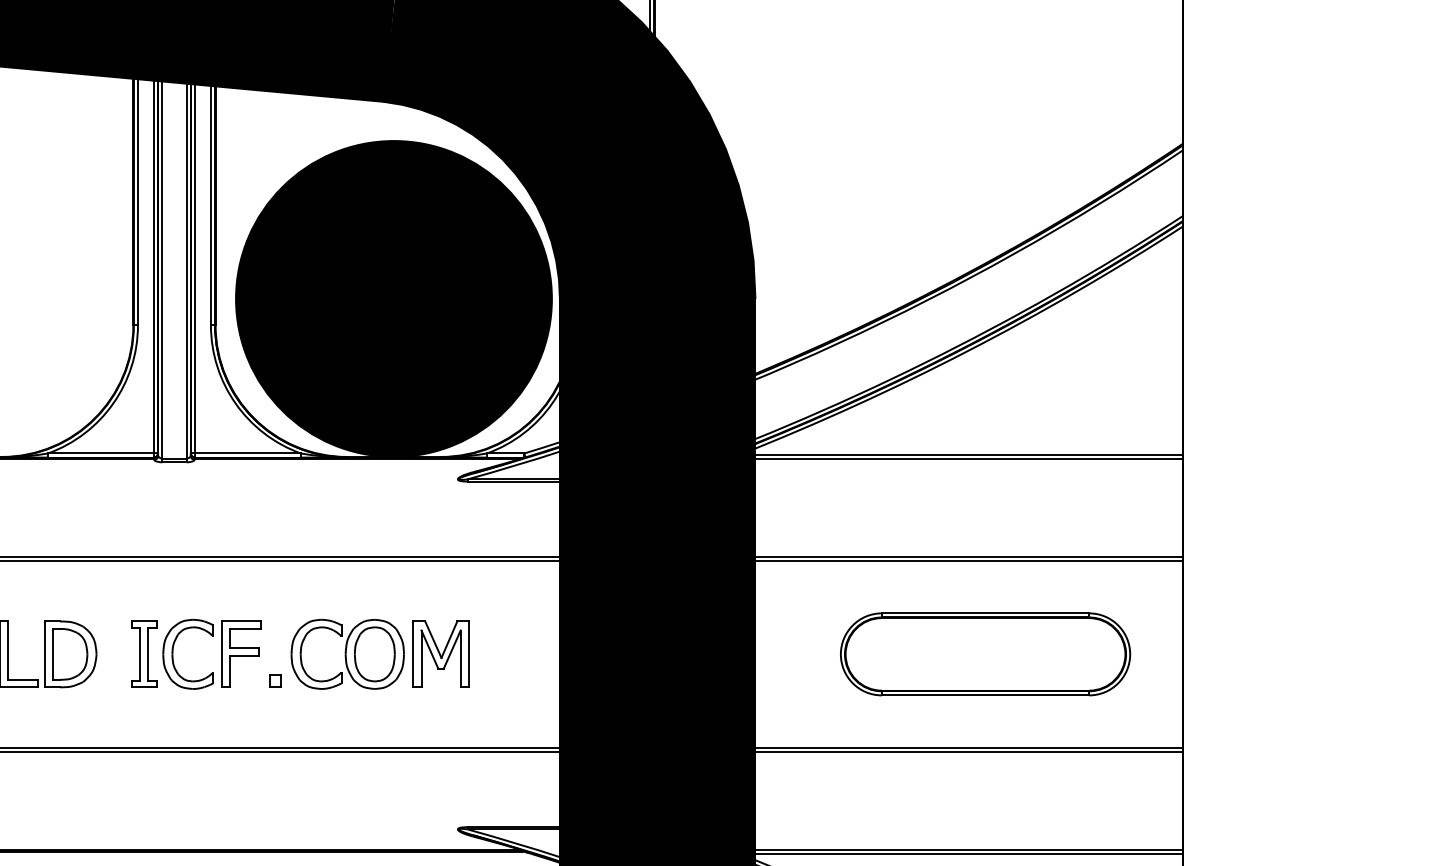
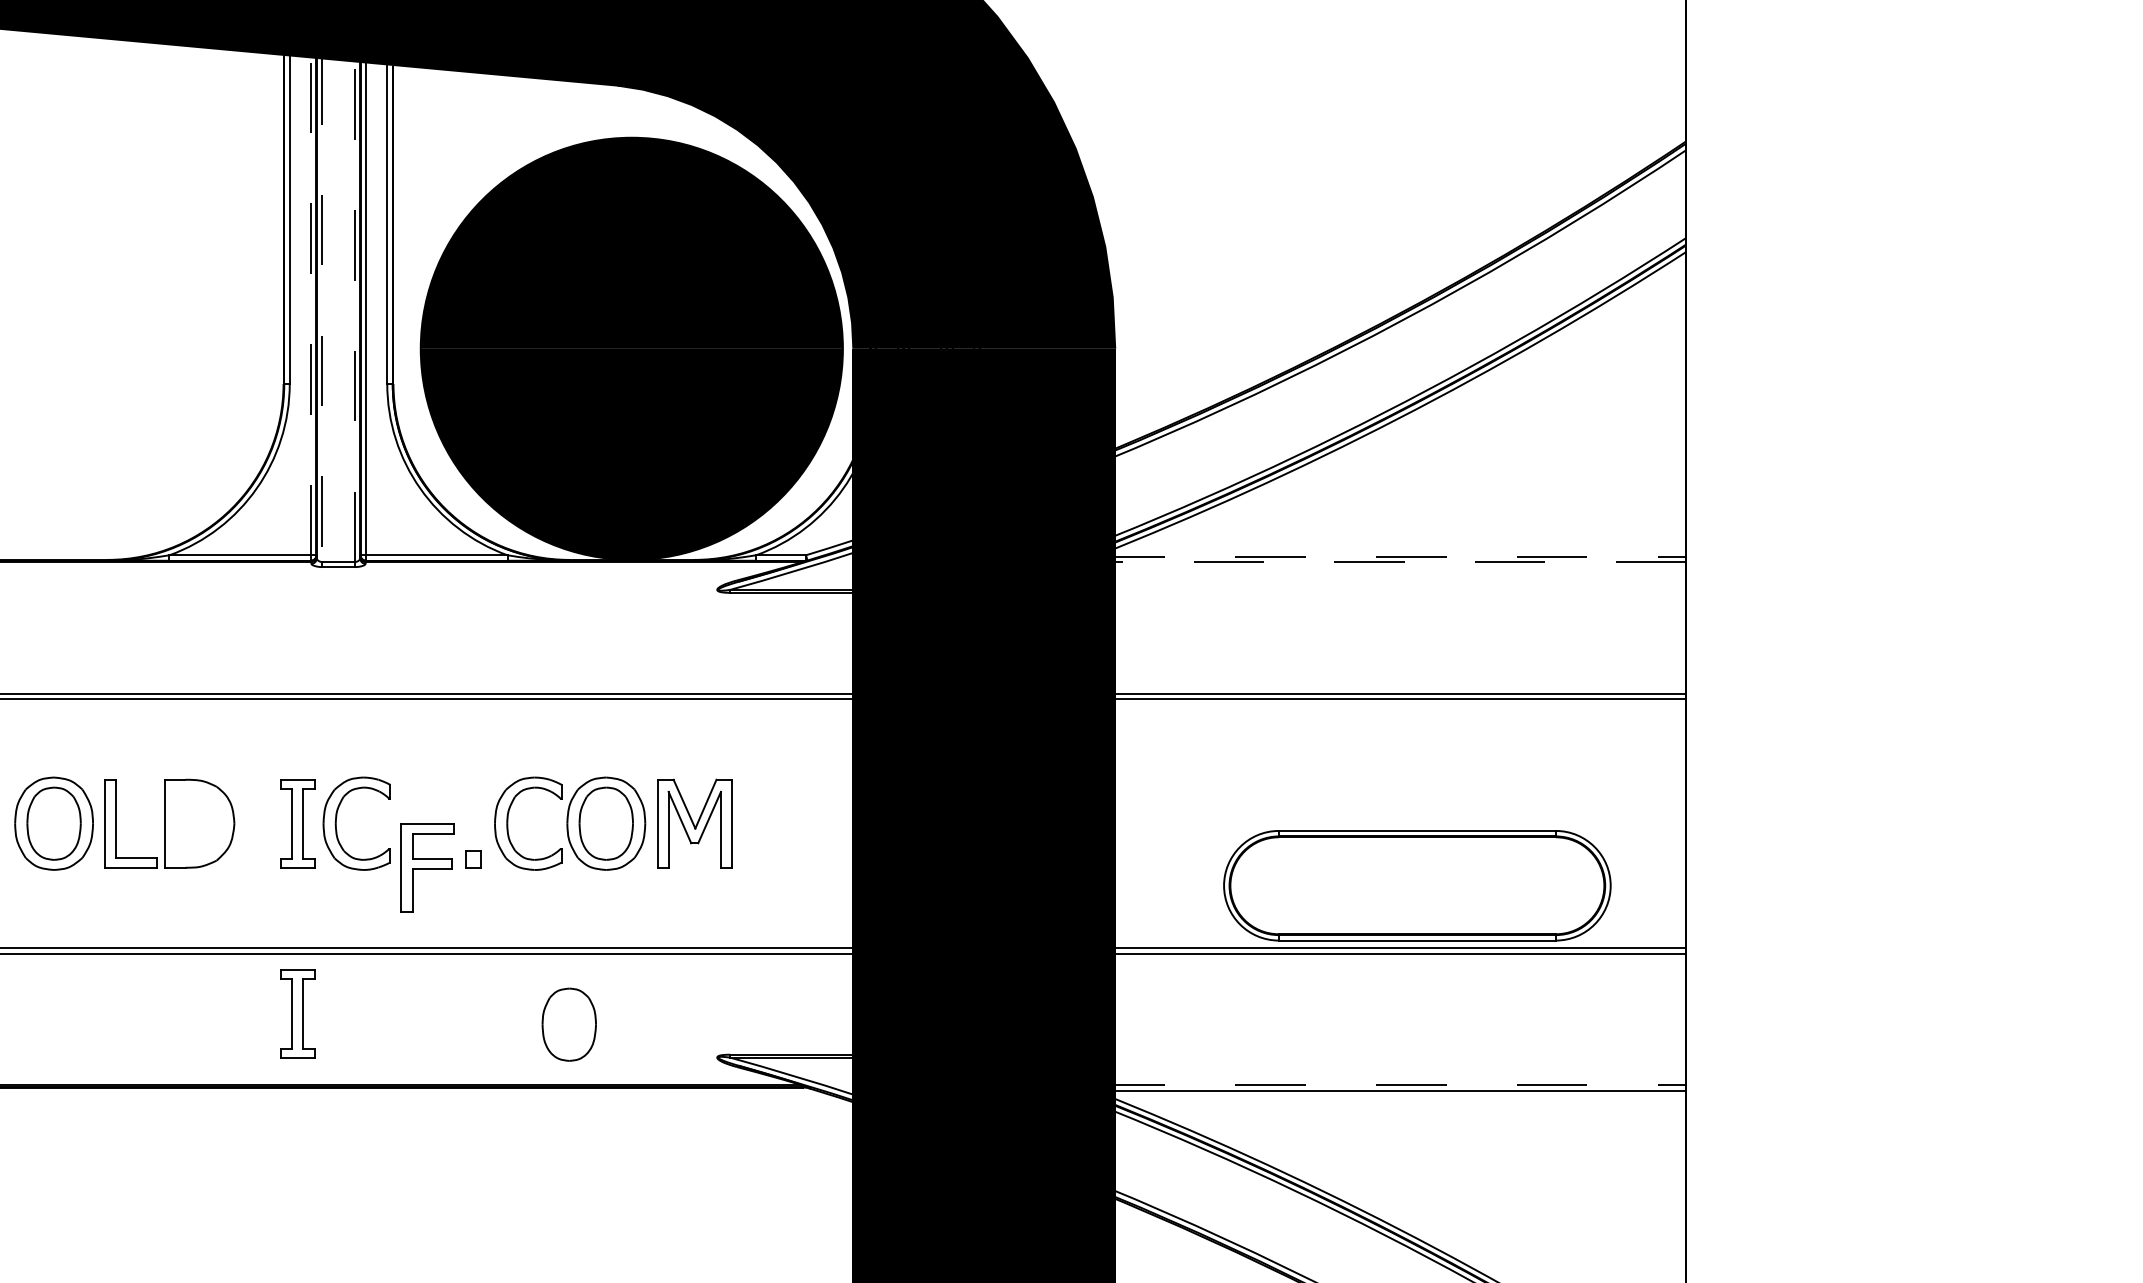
line: (153, 259) -> (310, 296), solid -> dashed
line: (162, 268) -> (322, 308), solid -> dashed
line: (186, 268) -> (354, 308), solid -> dashed
line: (961, 454) -> (1390, 556), solid -> dashed
line: (961, 458) -> (1390, 562), solid -> dashed
part: (70, 654) -> (199, 823), removed
part: (241, 654) -> (427, 867), moved
part: (985, 654) -> (1417, 885), moved
part: (143, 796) -> (297, 1013), added
part: (346, 804) -> (568, 1024), added
line: (961, 850) -> (1390, 1085), solid -> dashed

